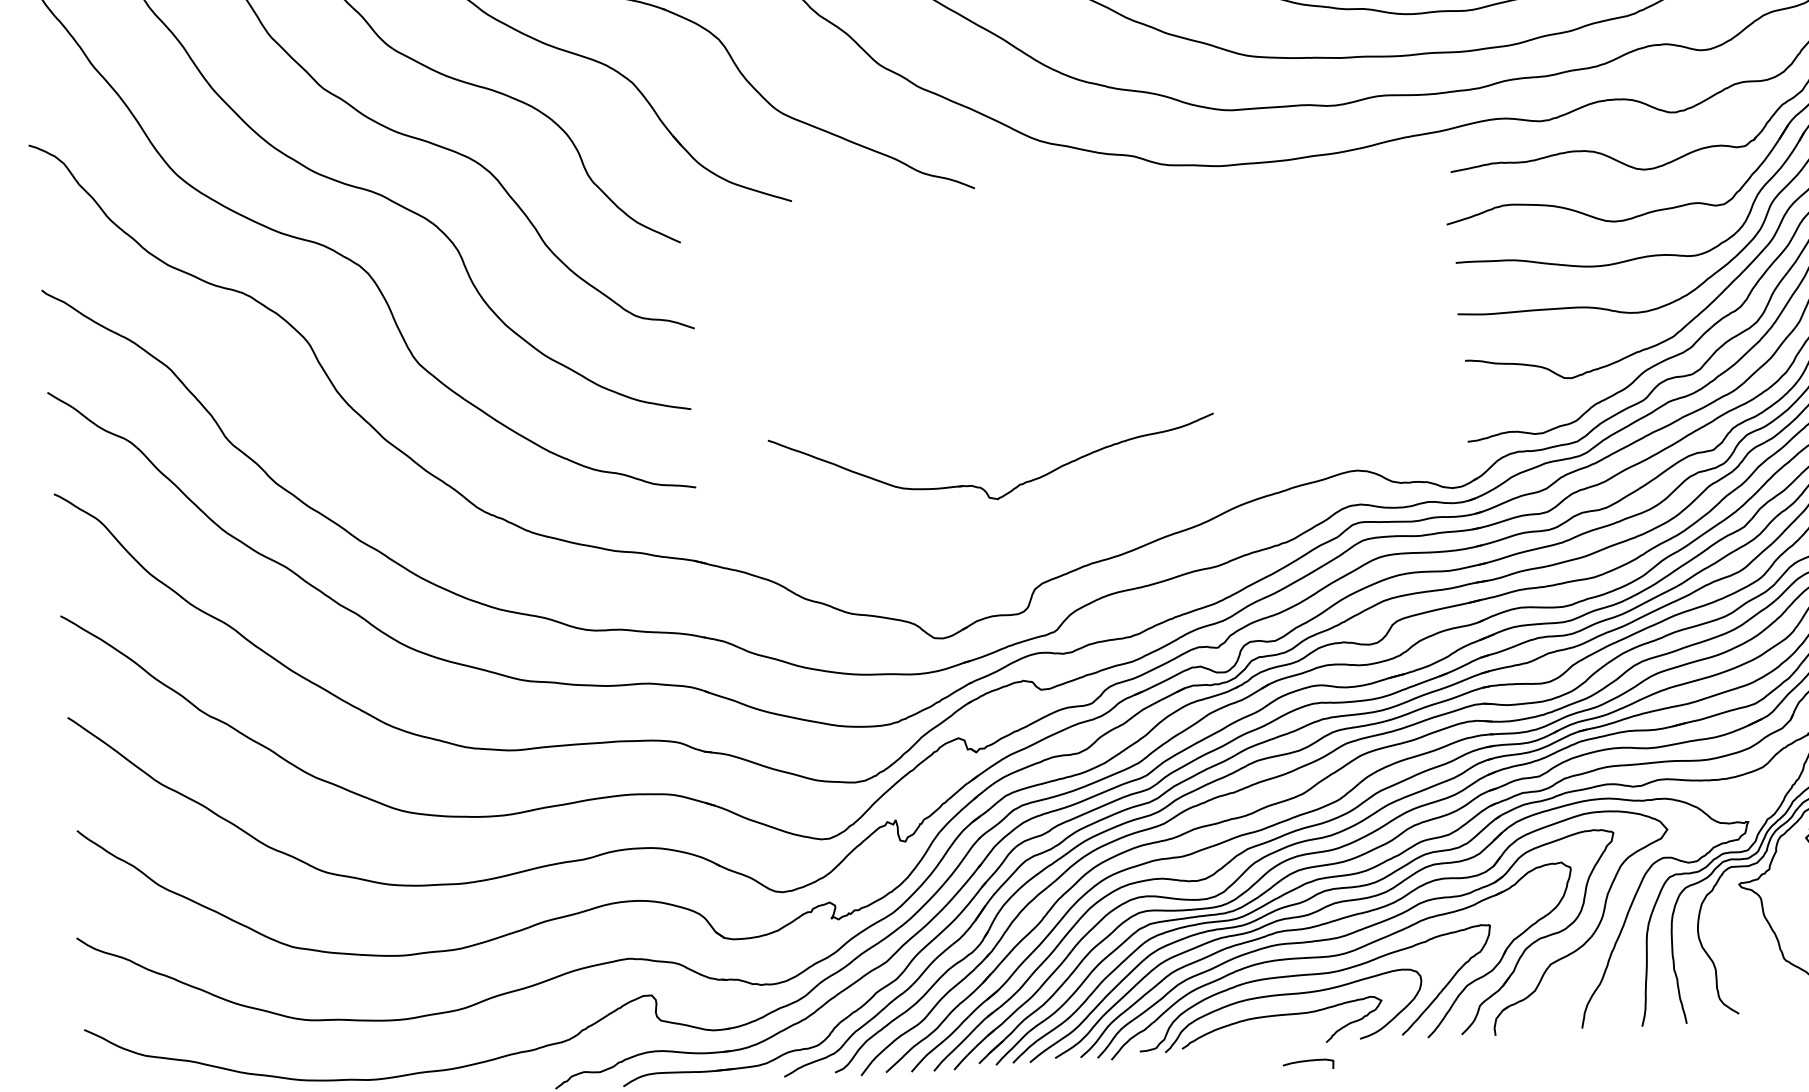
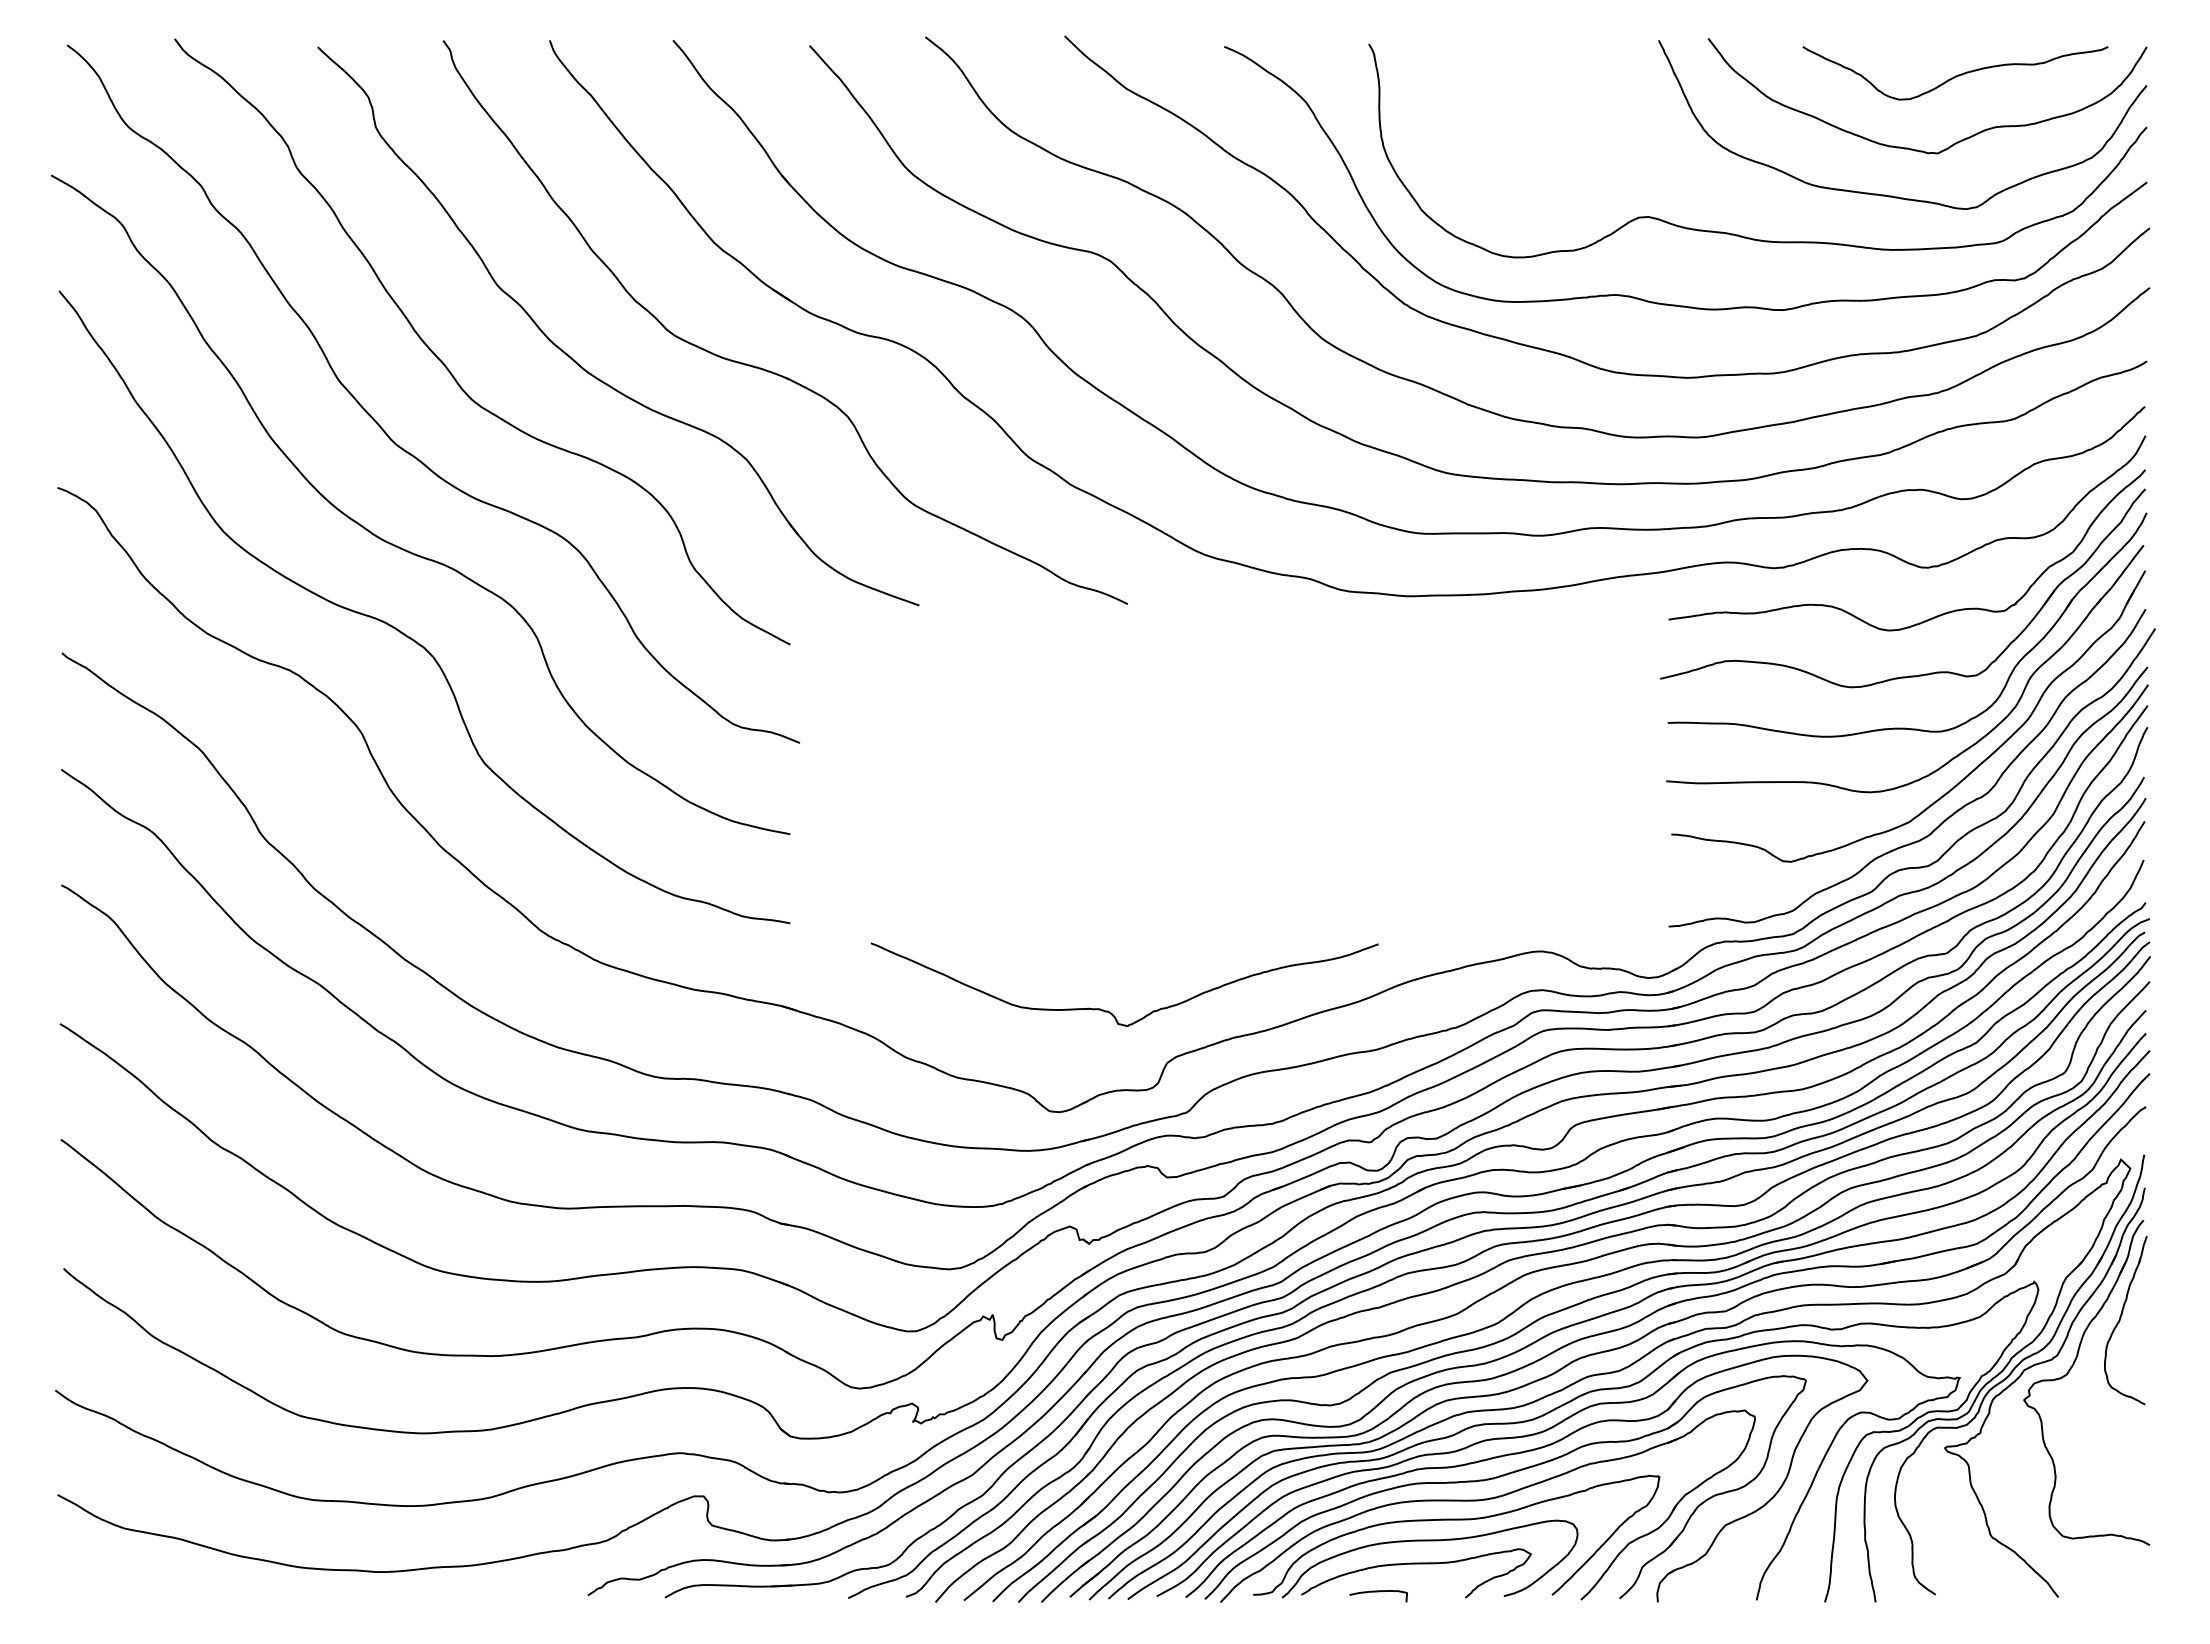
part: (980, 486) -> (1108, 1010), moved
curve: (1308, 1061) -> (1378, 1592), moved

